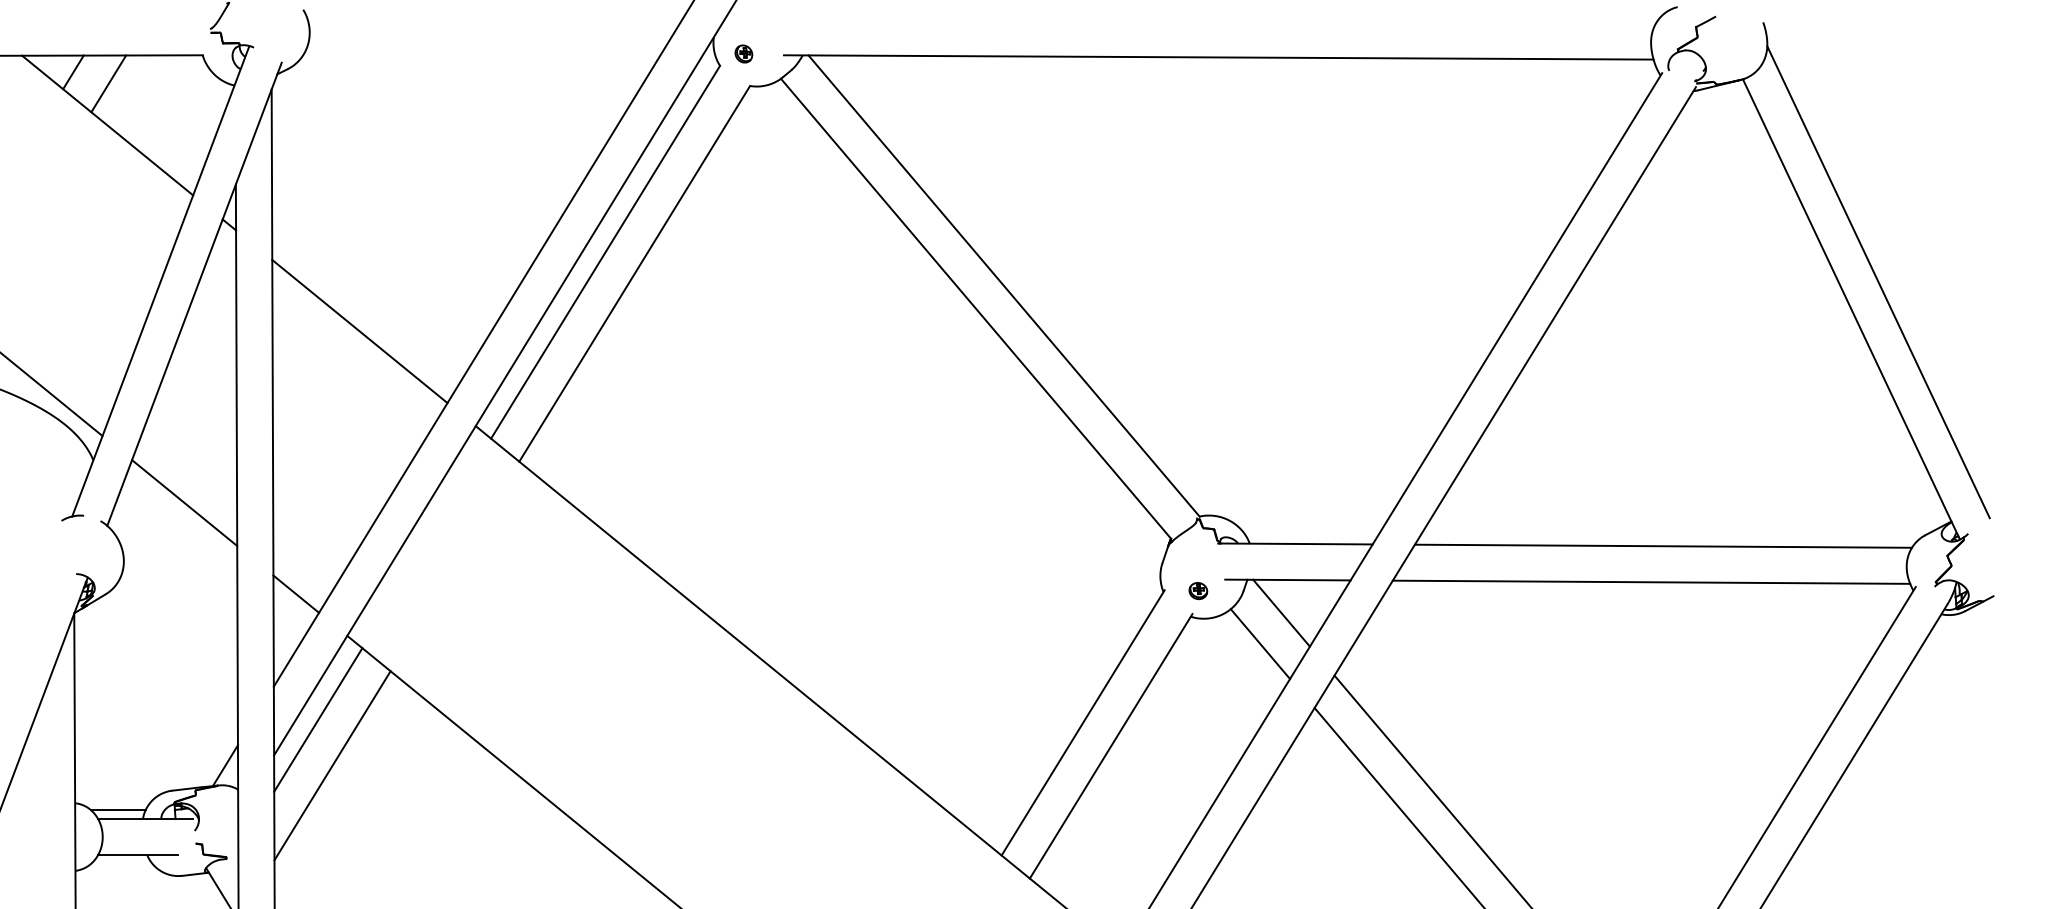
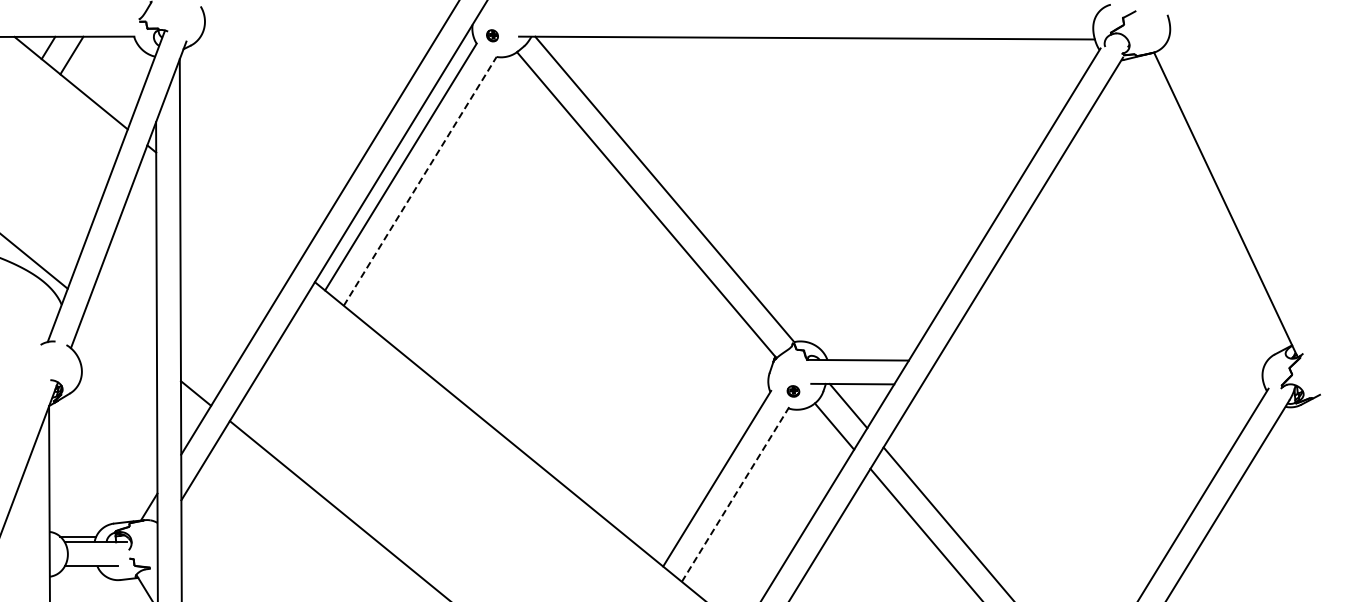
line: (635, 274) -> (420, 181), solid -> dashed
line: (1877, 281) -> (1243, 186), removed
line: (360, 331) -> (238, 219), removed
line: (183, 502) -> (121, 332), removed
line: (1663, 545) -> (1101, 361), removed
line: (1651, 582) -> (1093, 385), removed
line: (318, 719) -> (210, 476), removed
line: (1110, 746) -> (735, 494), solid -> dashed
line: (331, 764) -> (219, 506), removed

